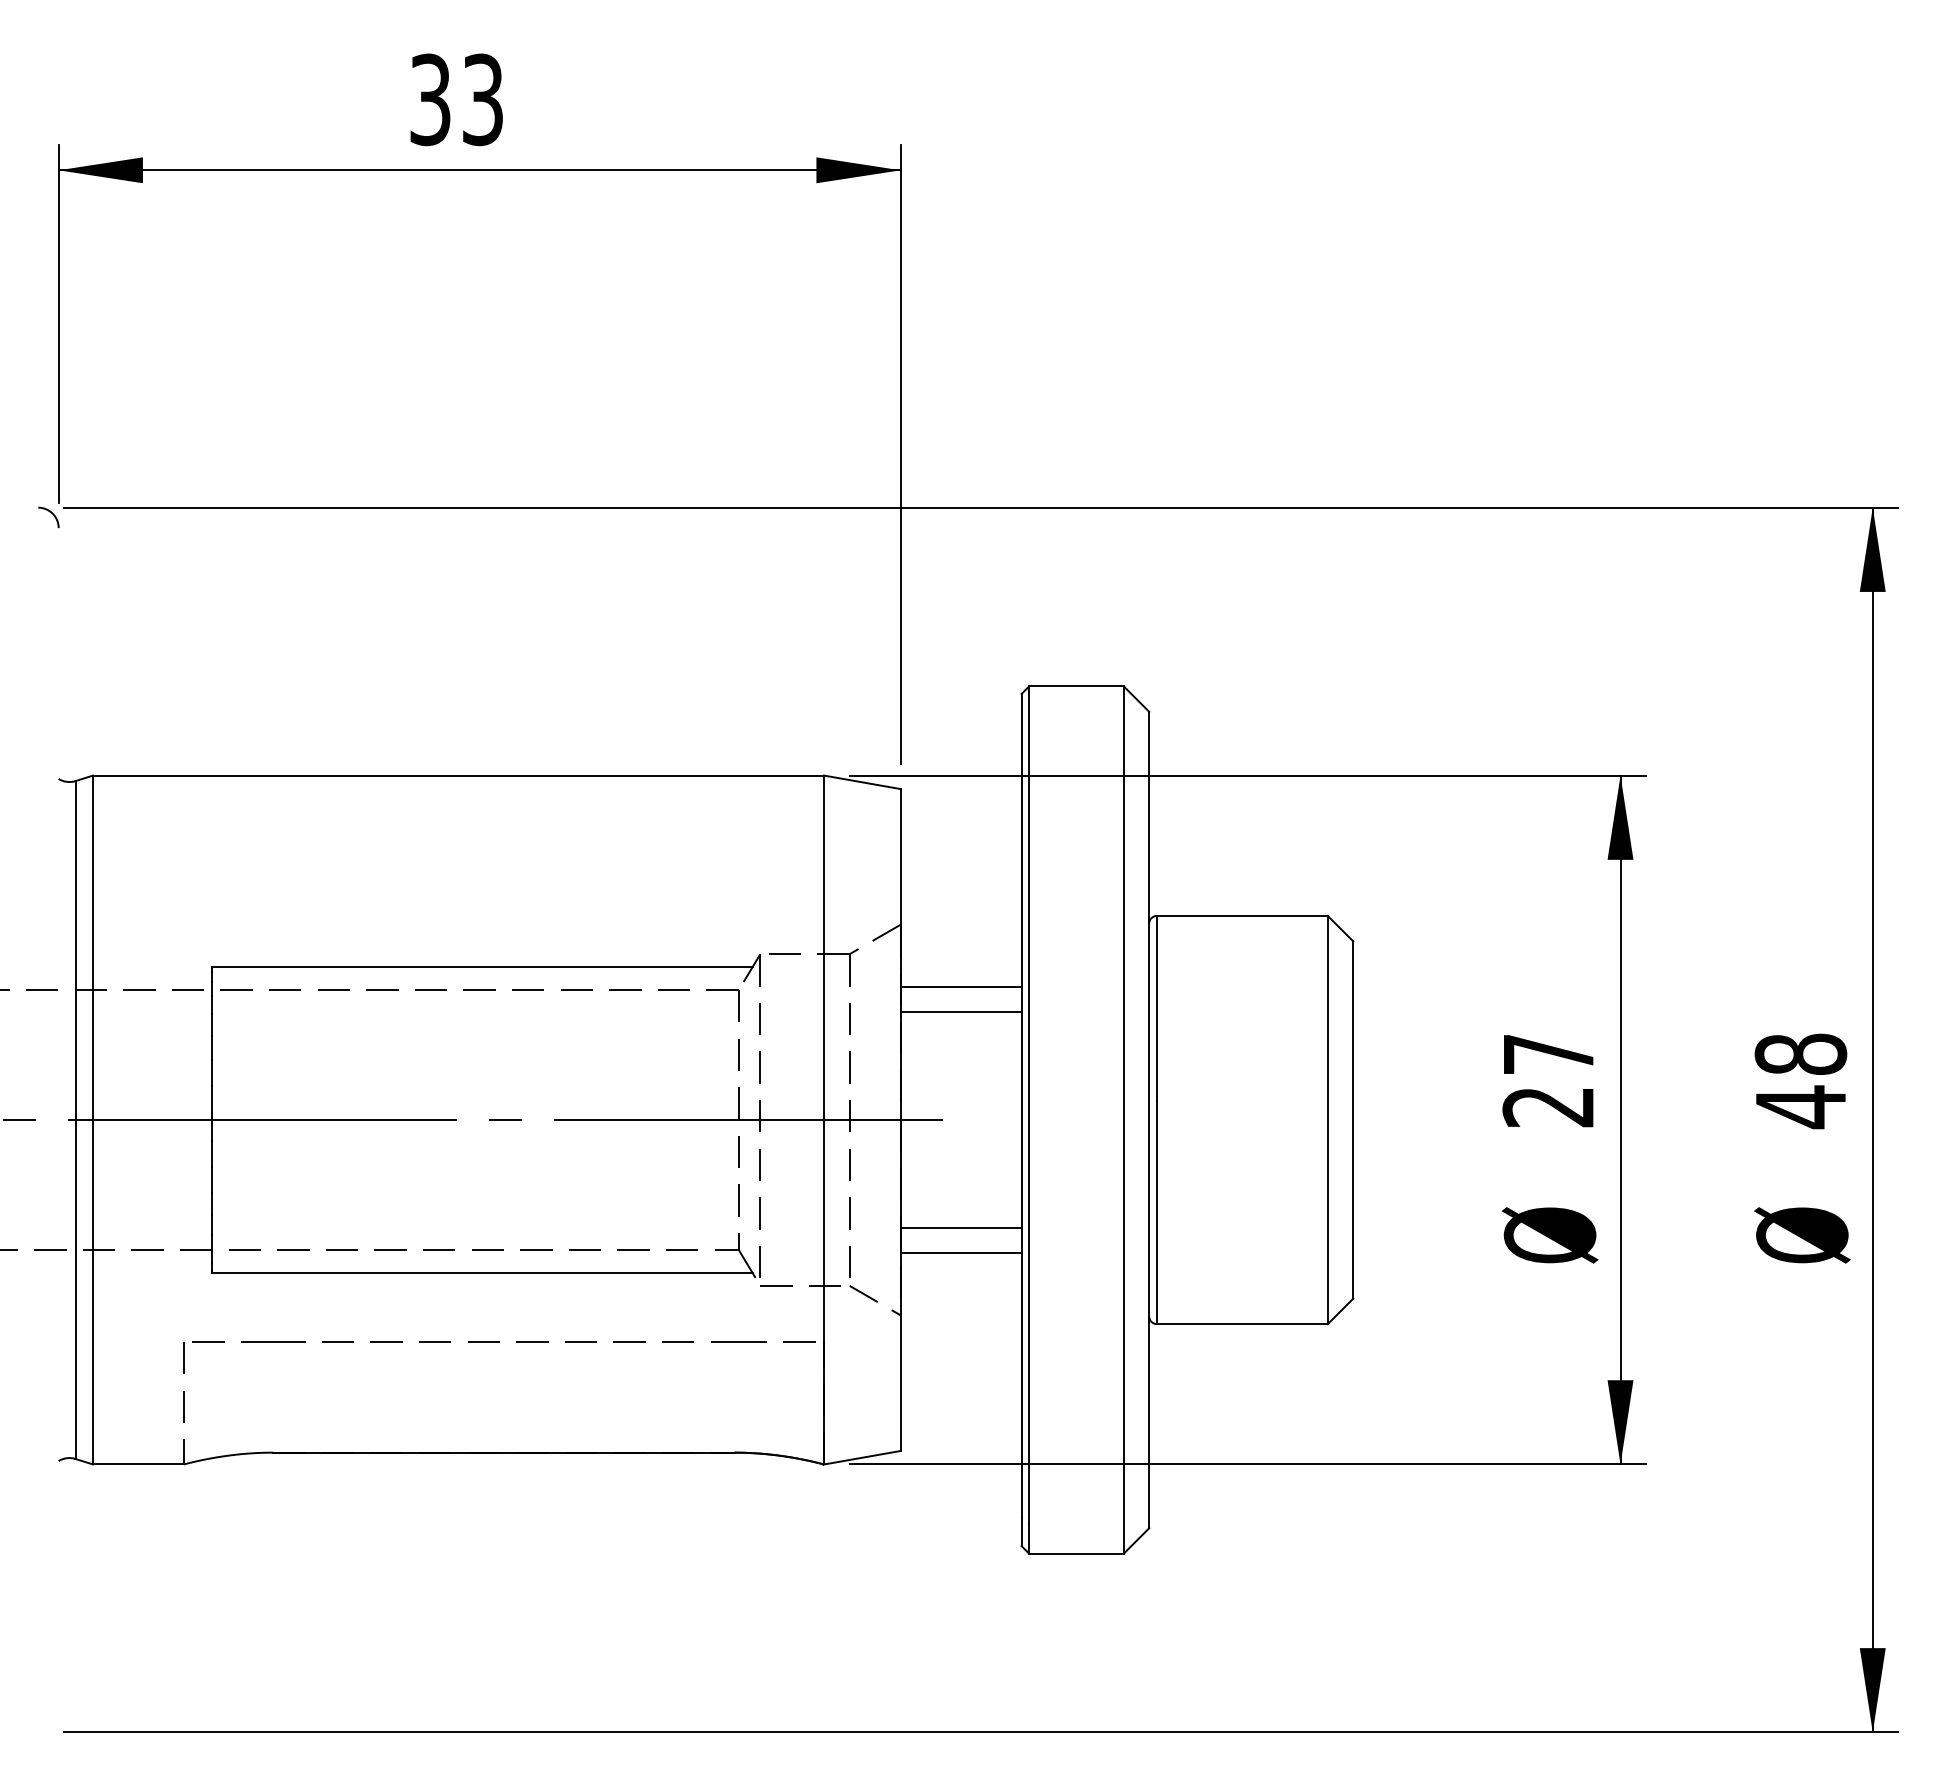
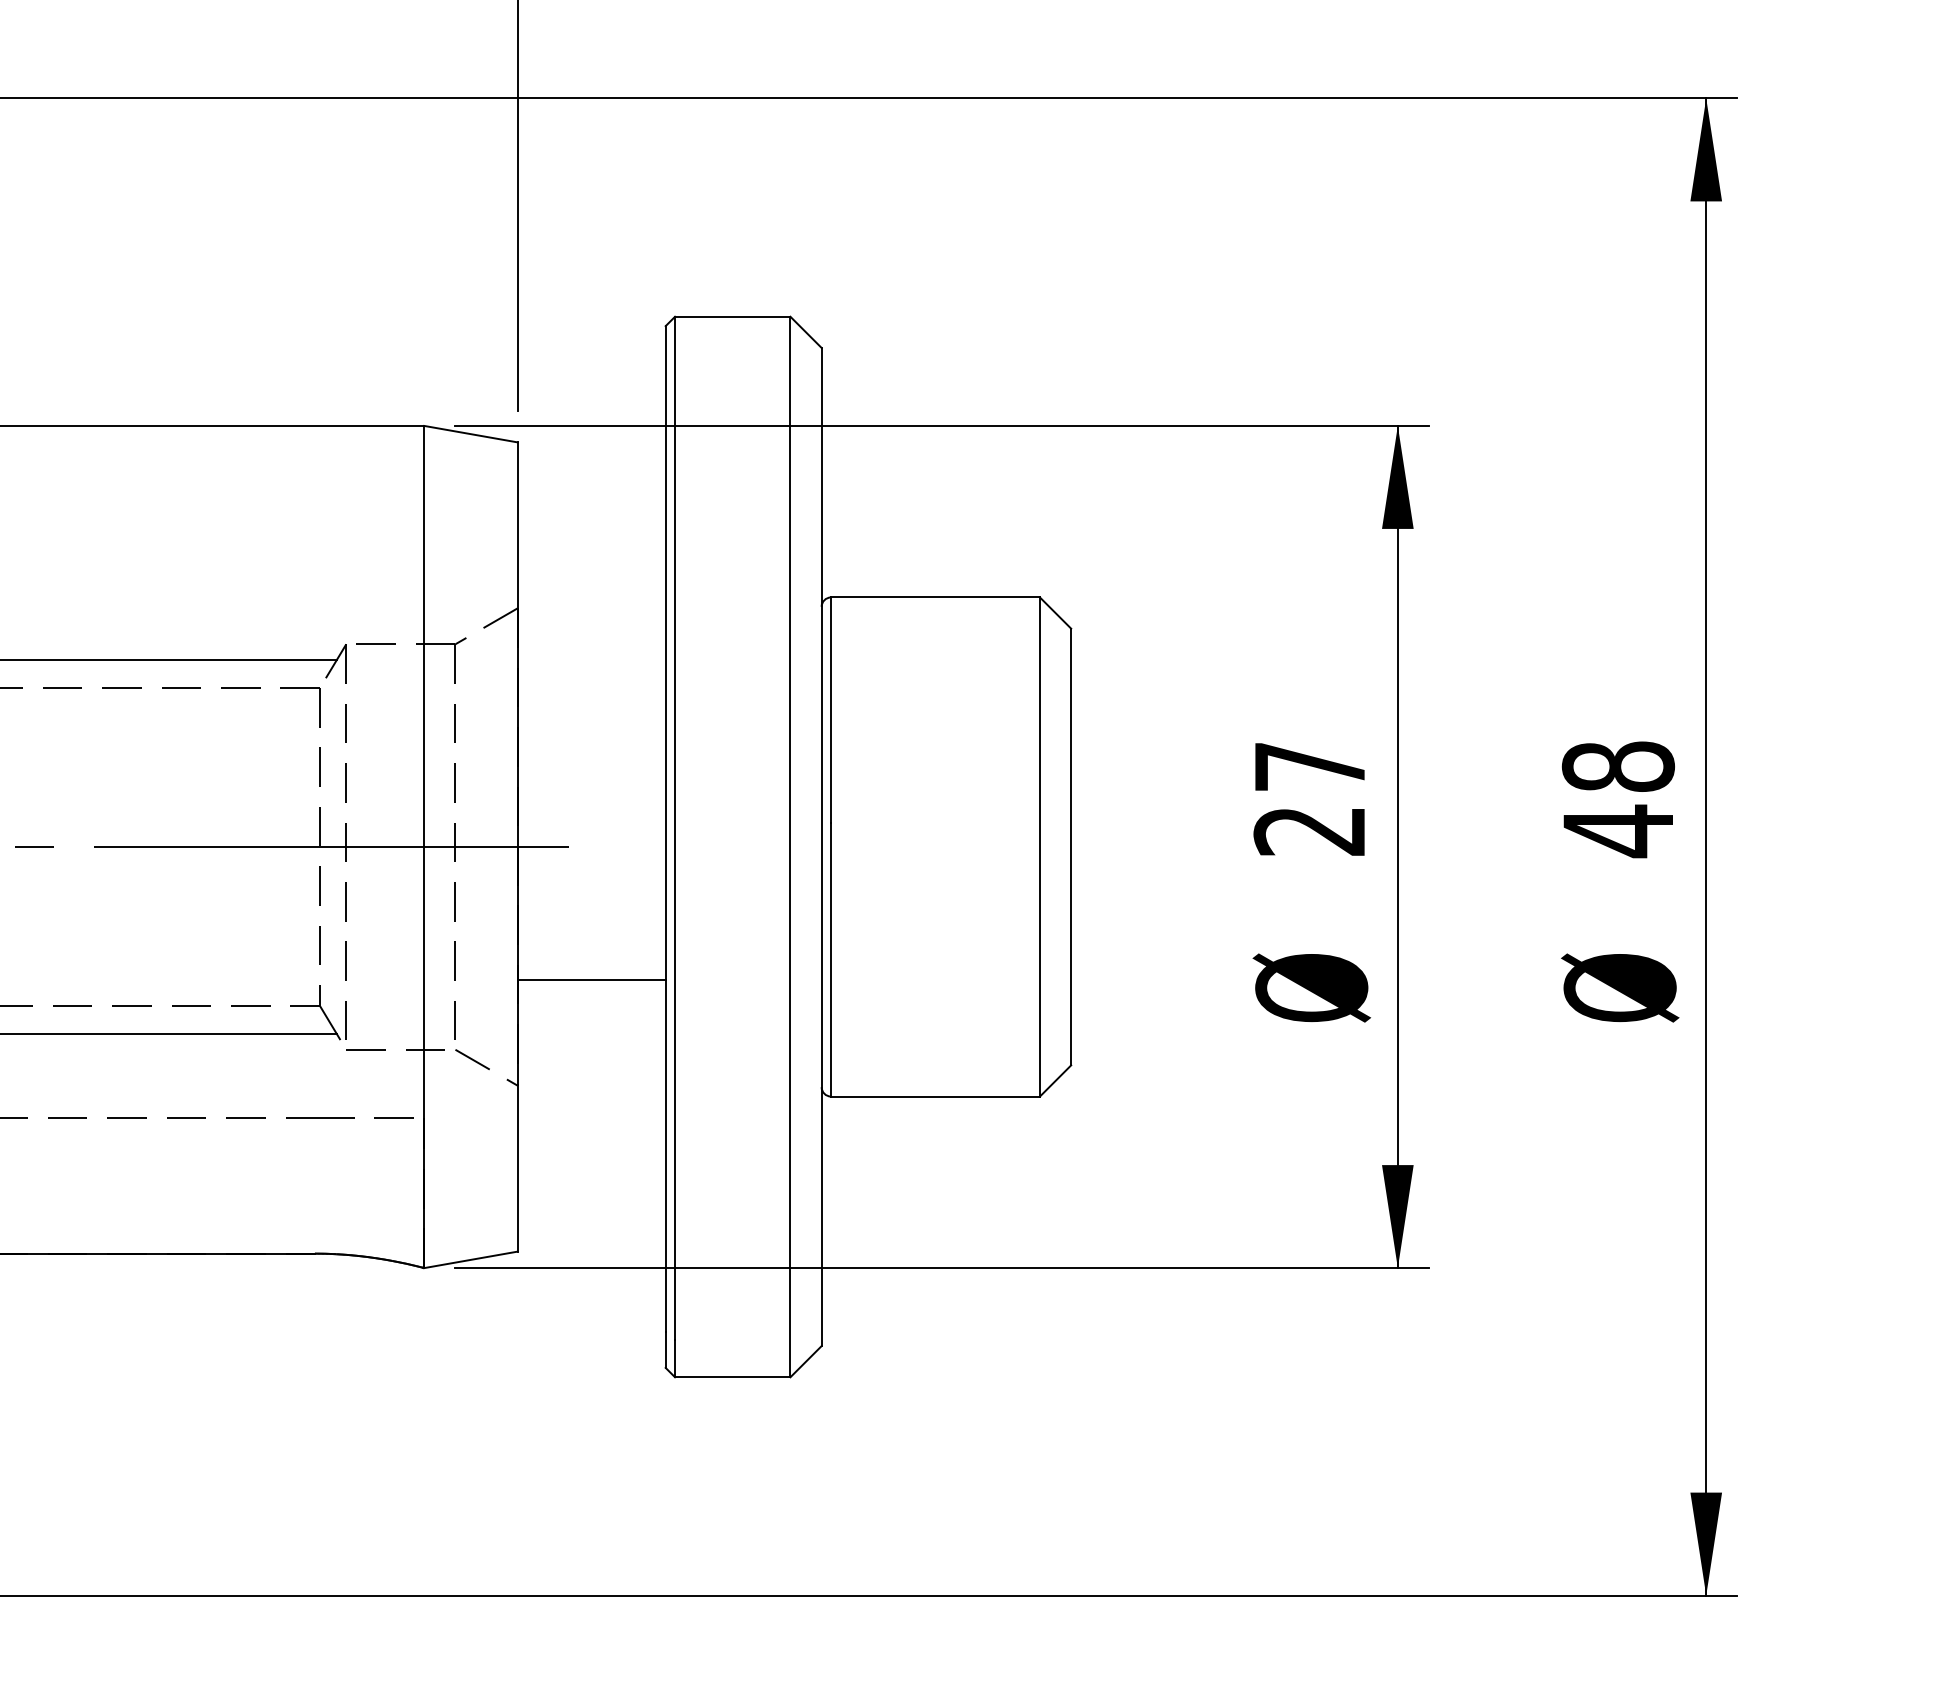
line: (960, 986) -> (590, 683), removed
line: (960, 1011) -> (590, 714), removed
line: (960, 1253) -> (590, 1010), removed

